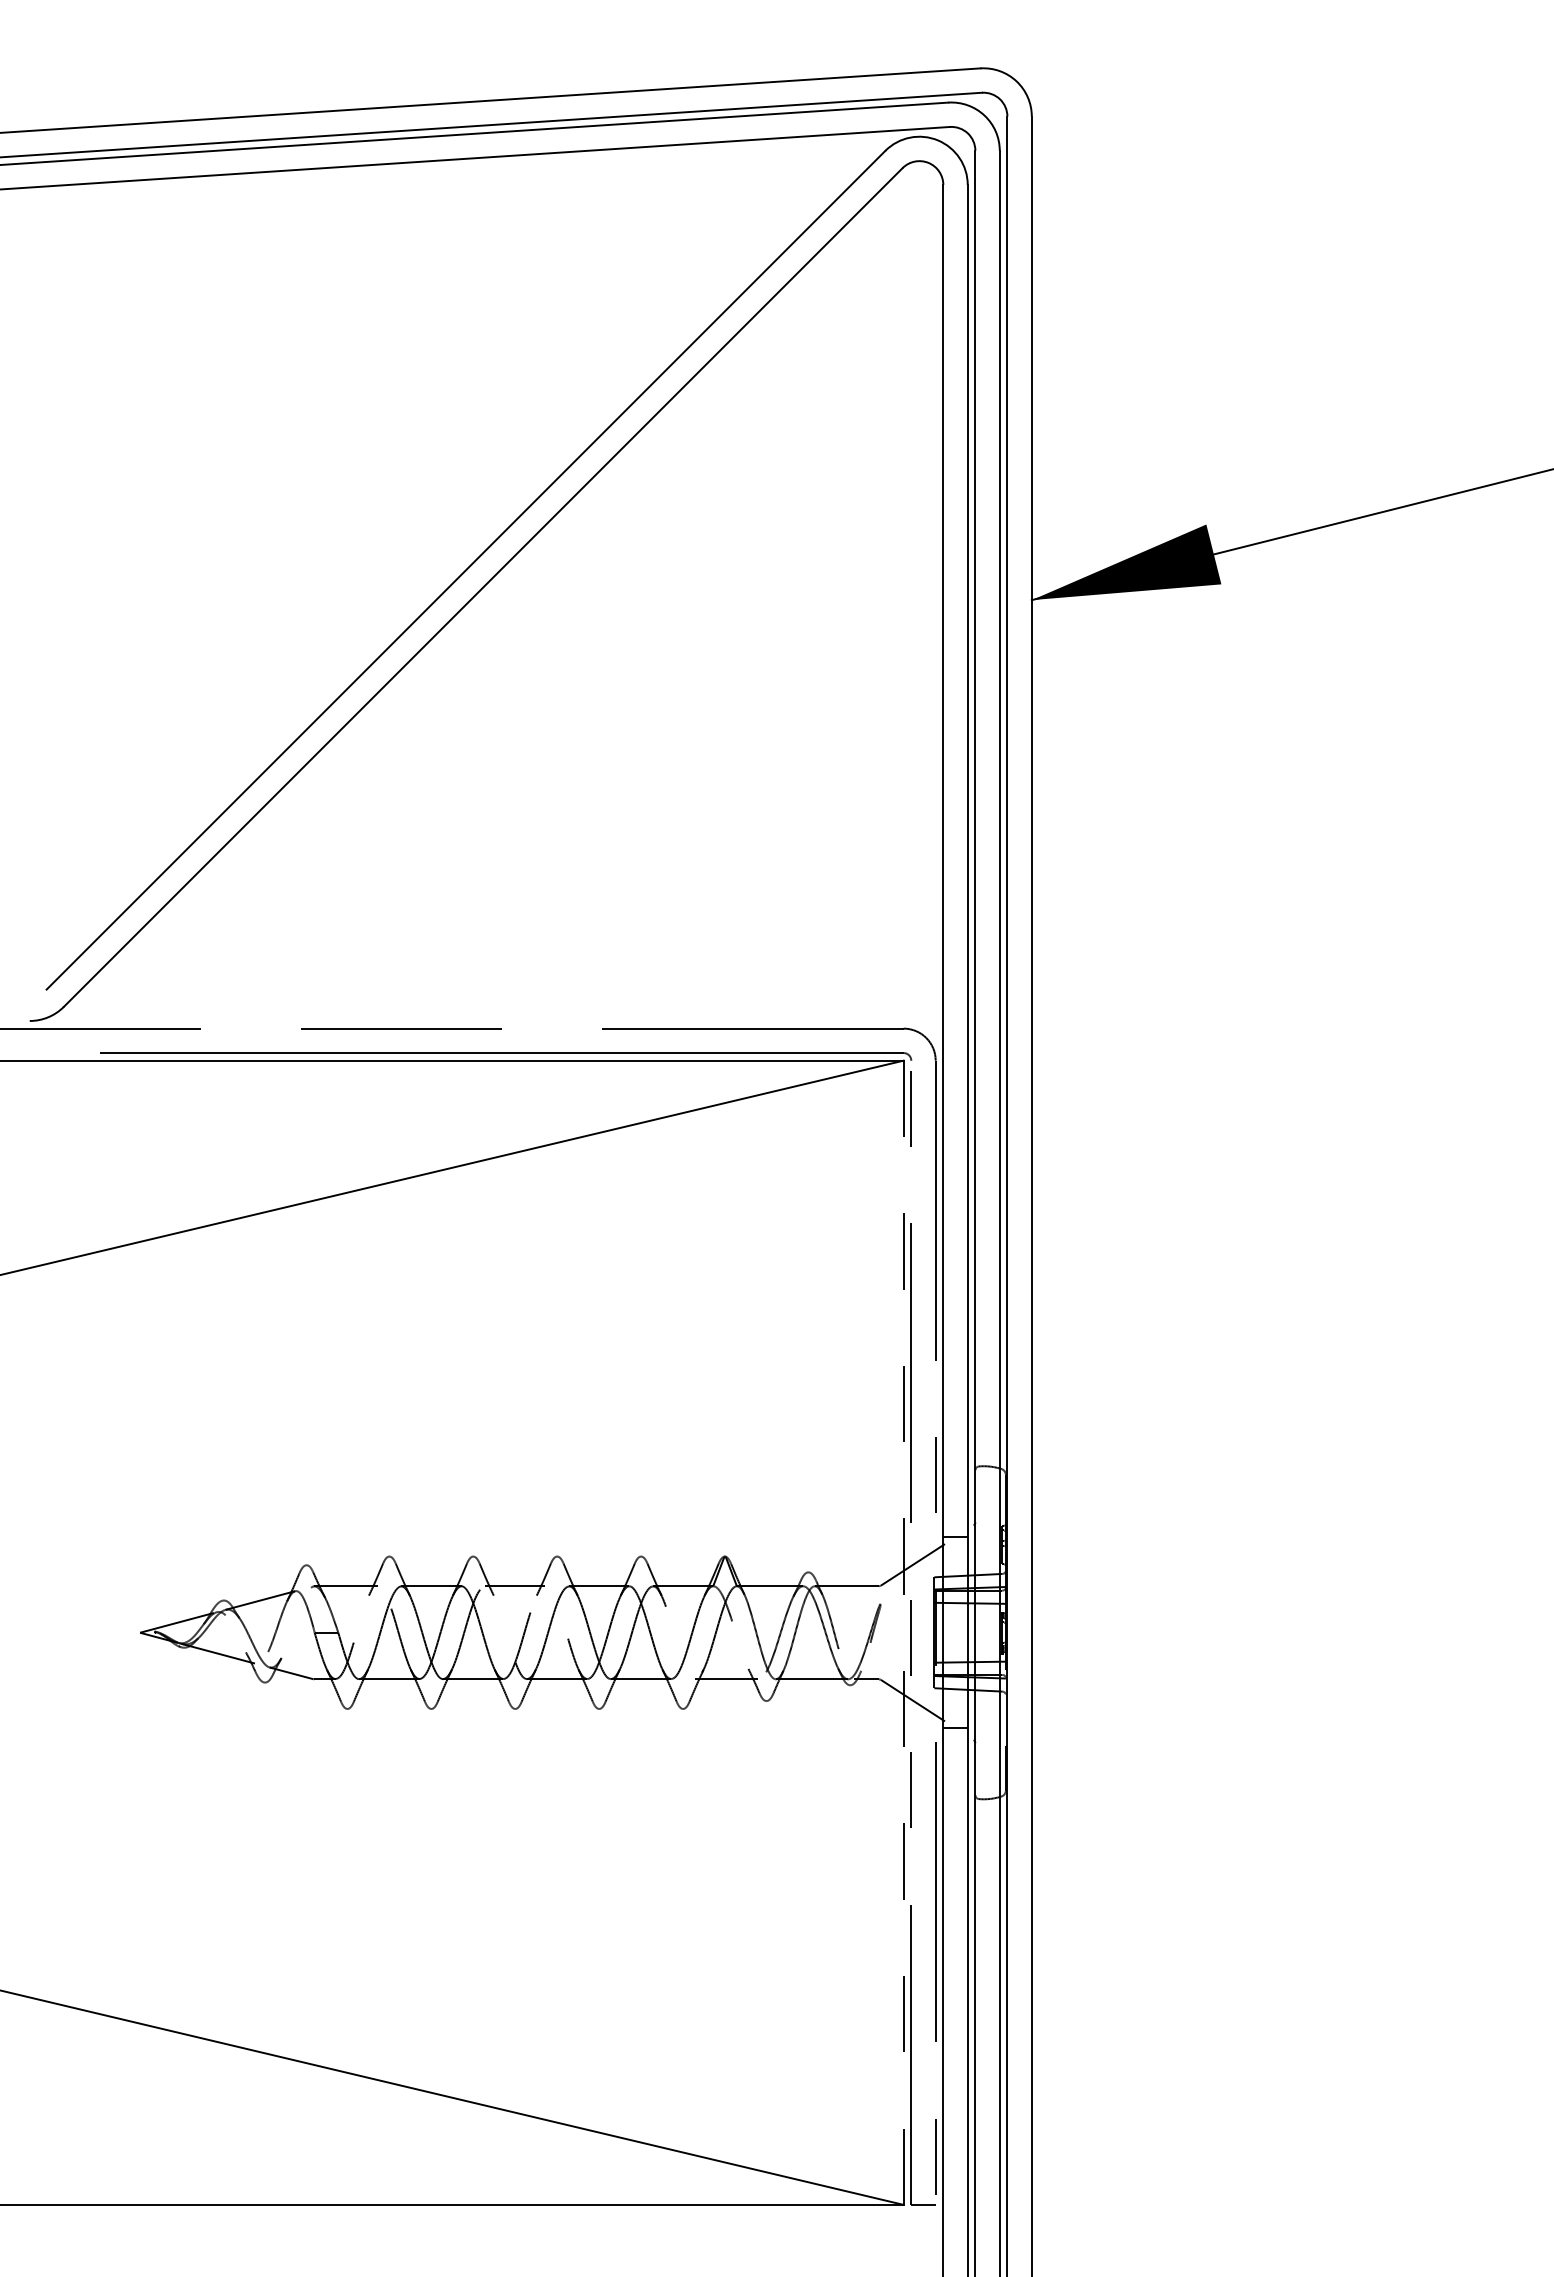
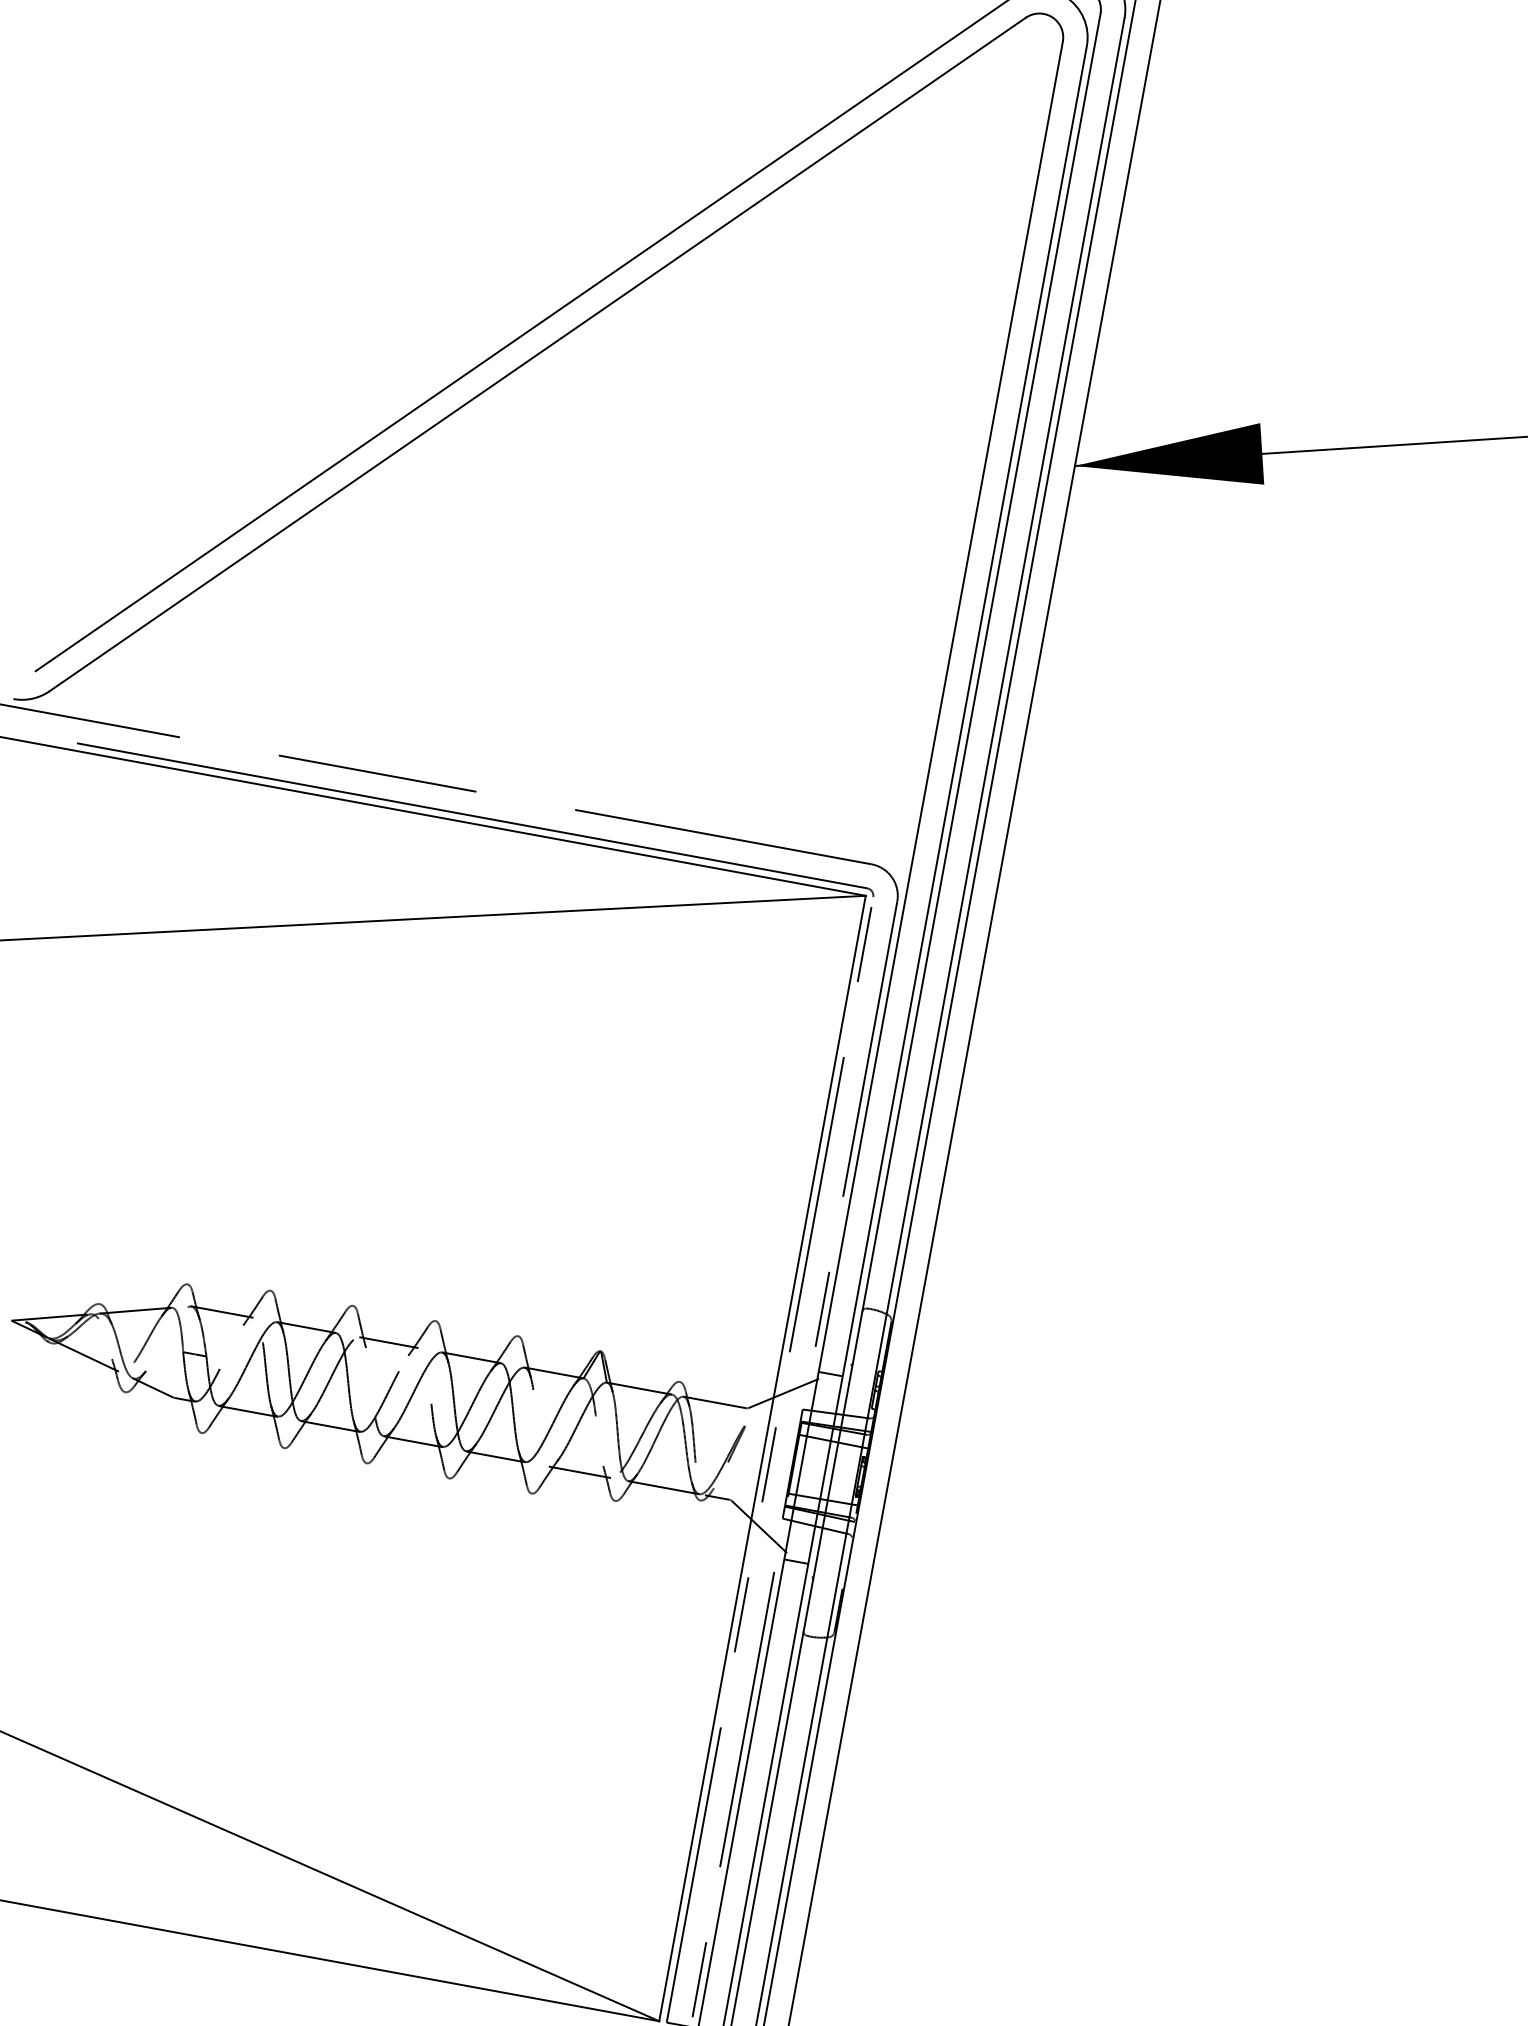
line: (903, 1633) -> (762, 1459), dashed -> solid

